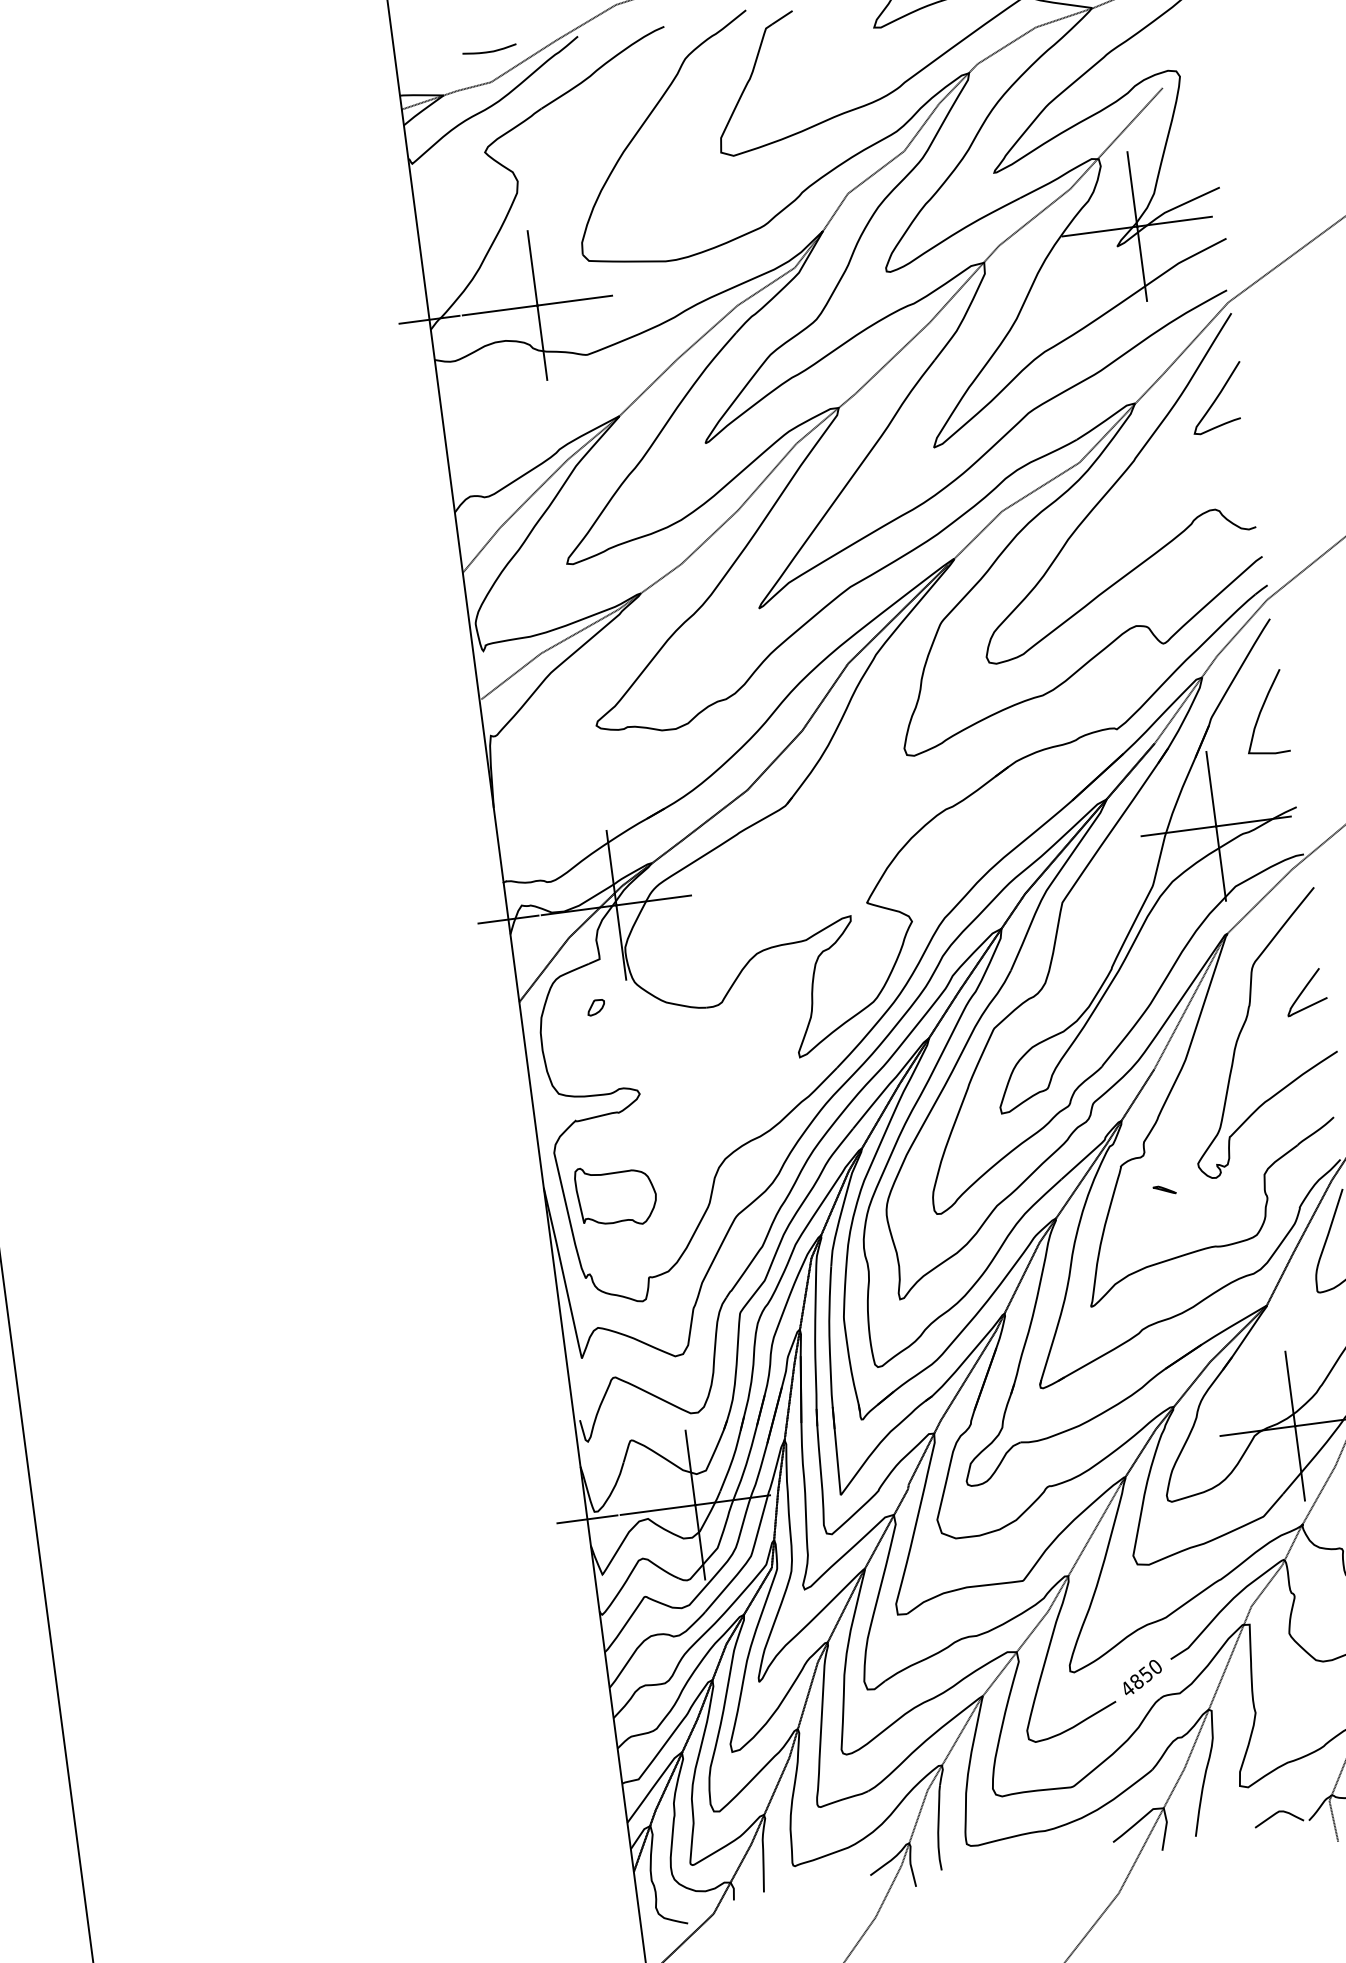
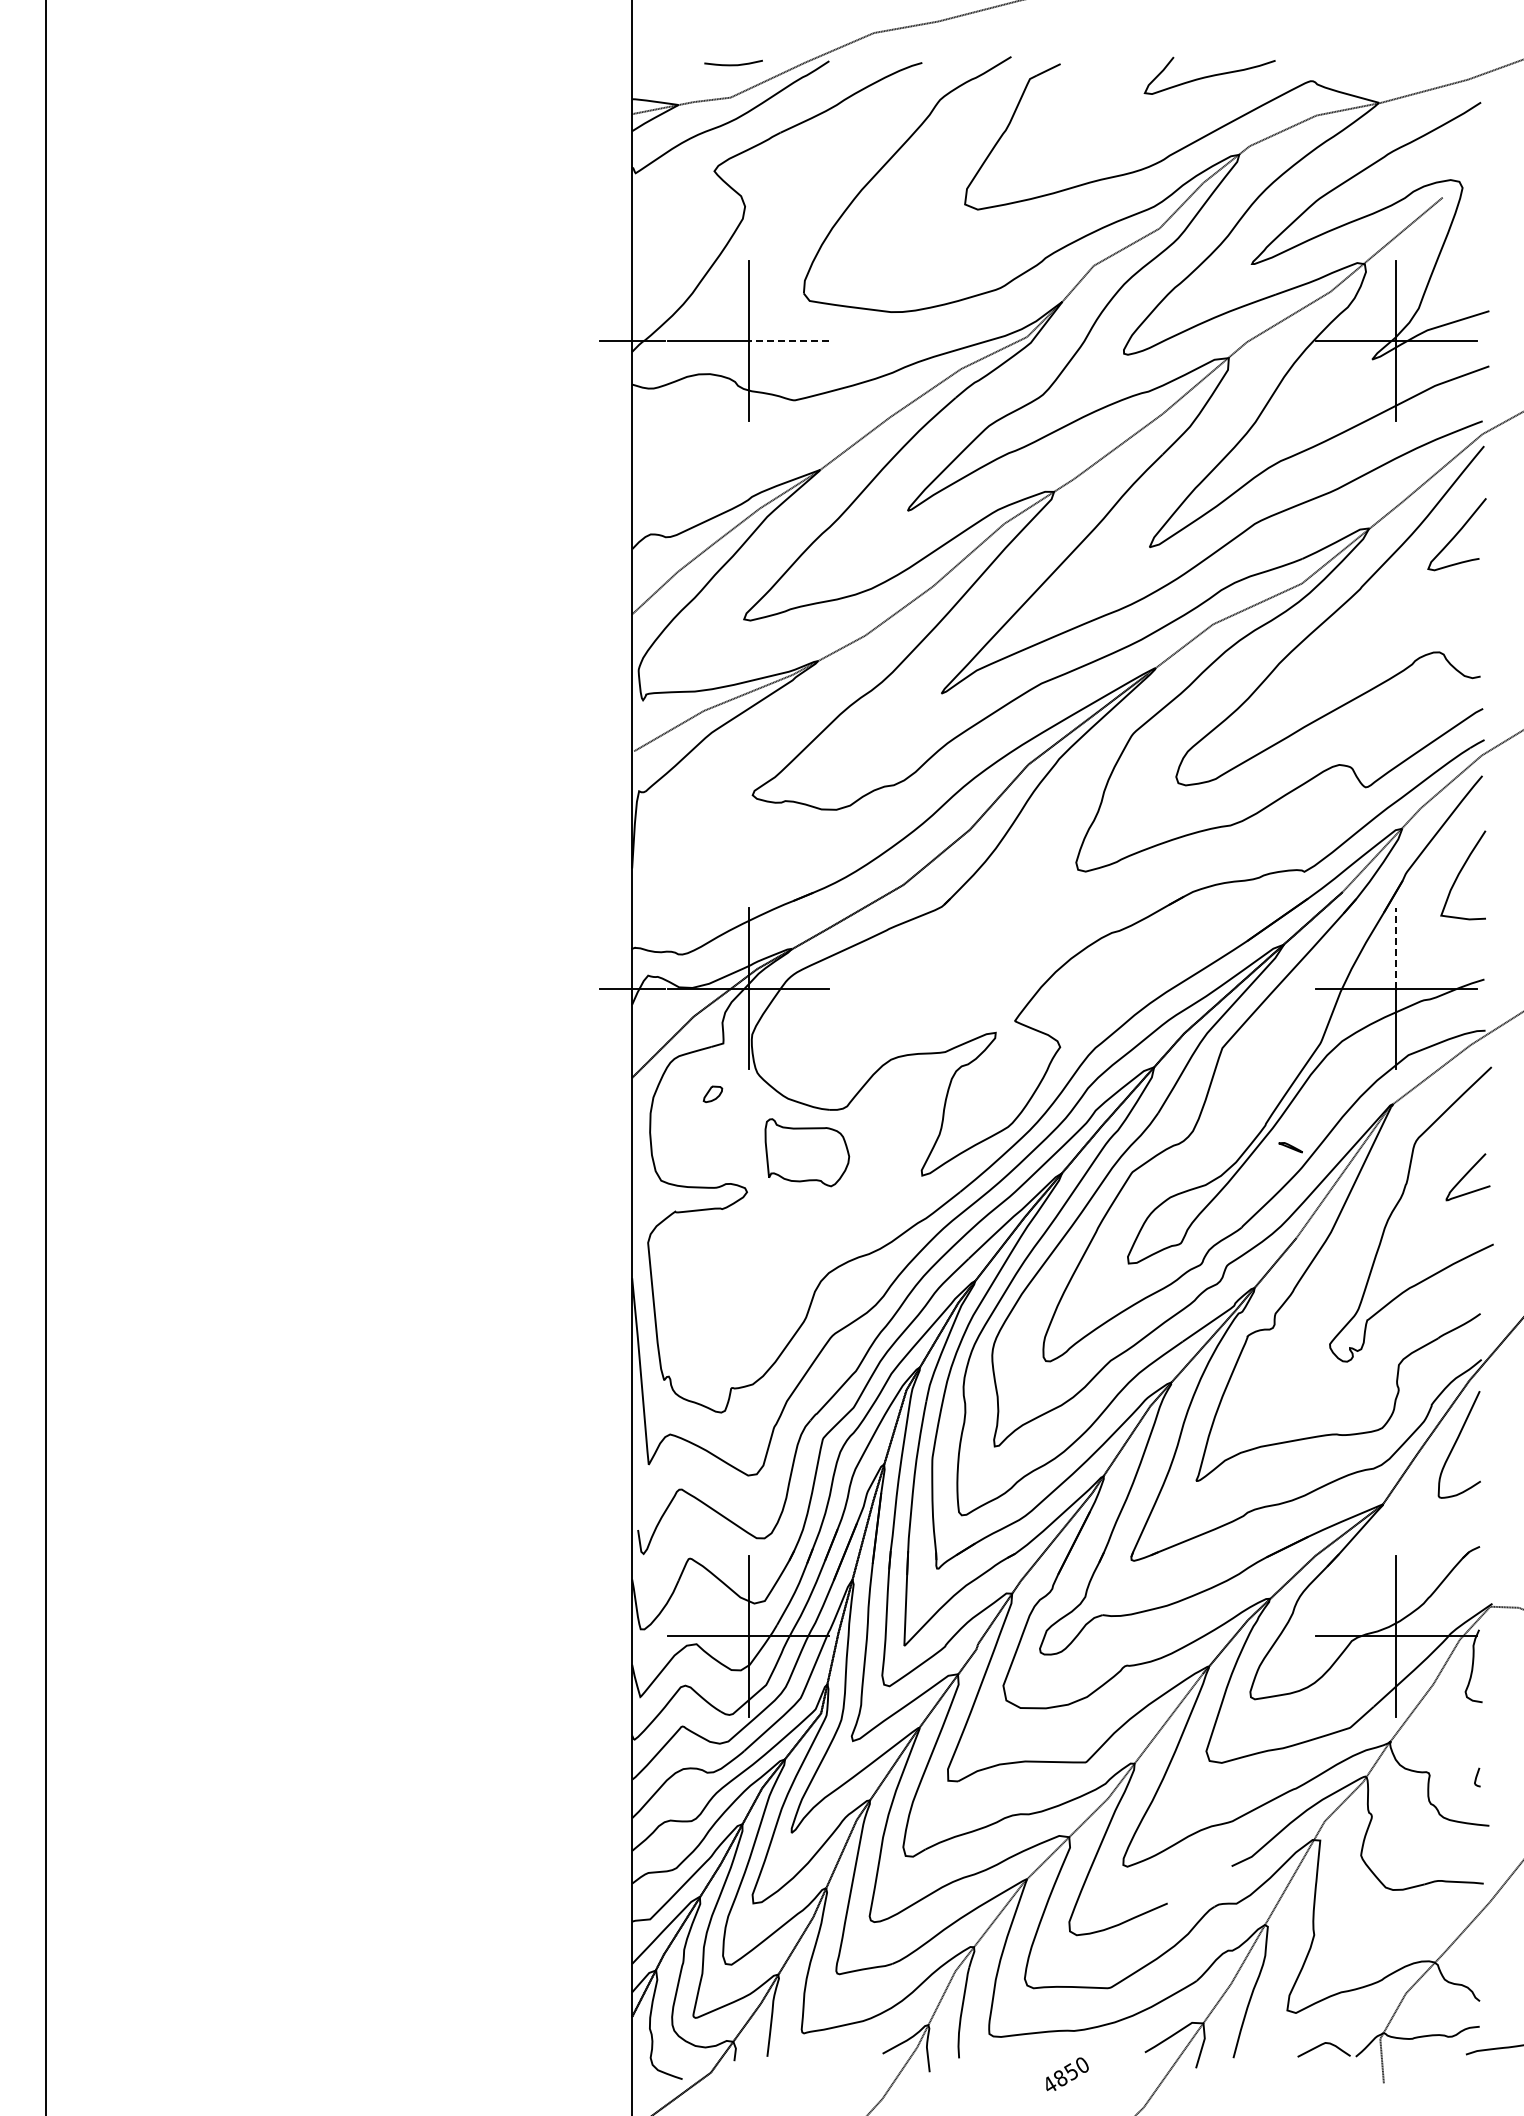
line: (574, 301) -> (788, 341), solid -> dashed
line: (1211, 789) -> (1396, 948), solid -> dashed
part: (1164, 1190) -> (1290, 1147), moved
part: (616, 1195) -> (807, 1152), moved
line: (586, 1519) -> (631, 1636), removed
text: (1142, 1676) -> (1067, 2073), moved

